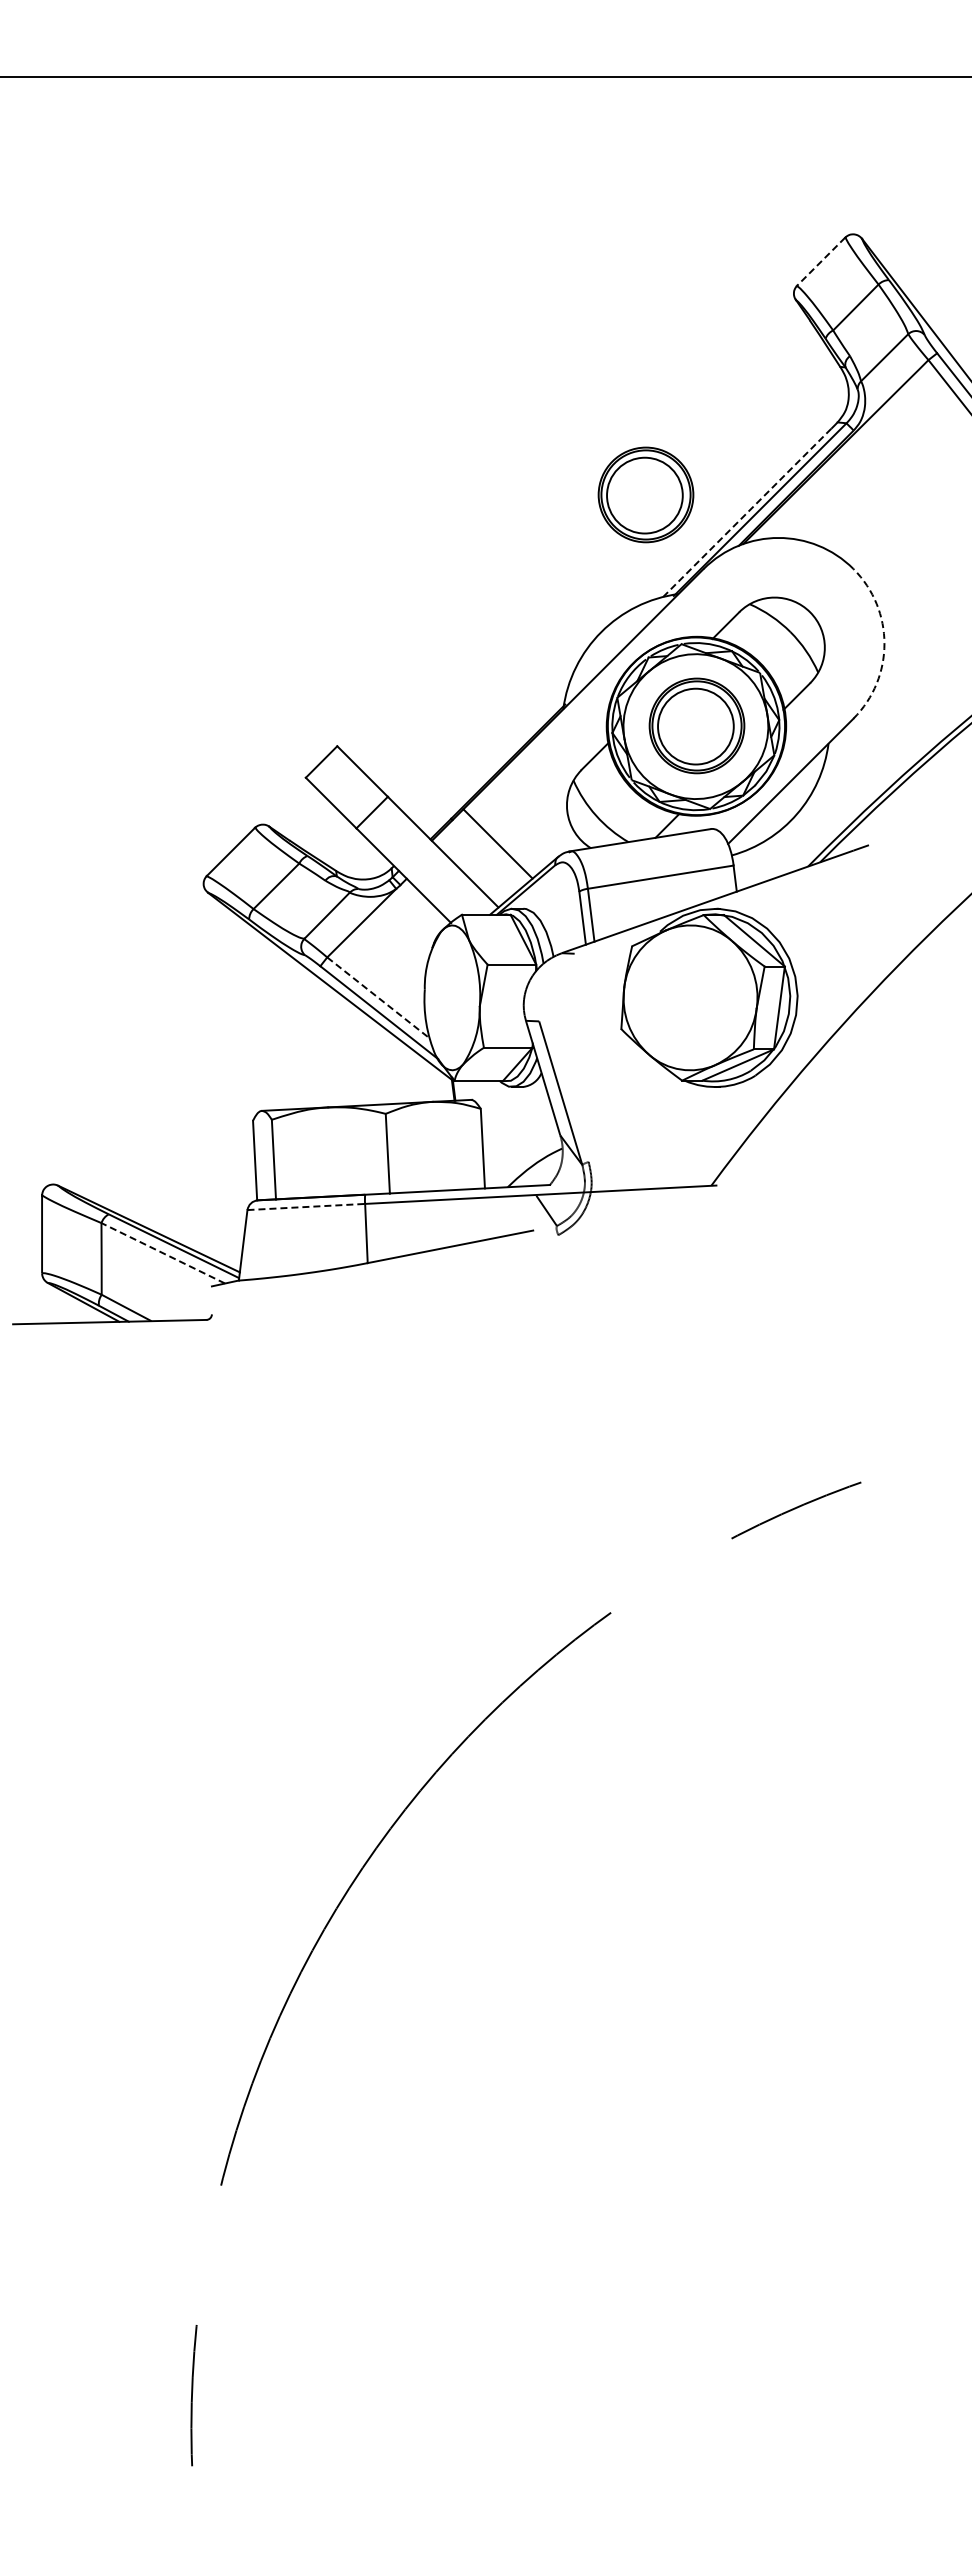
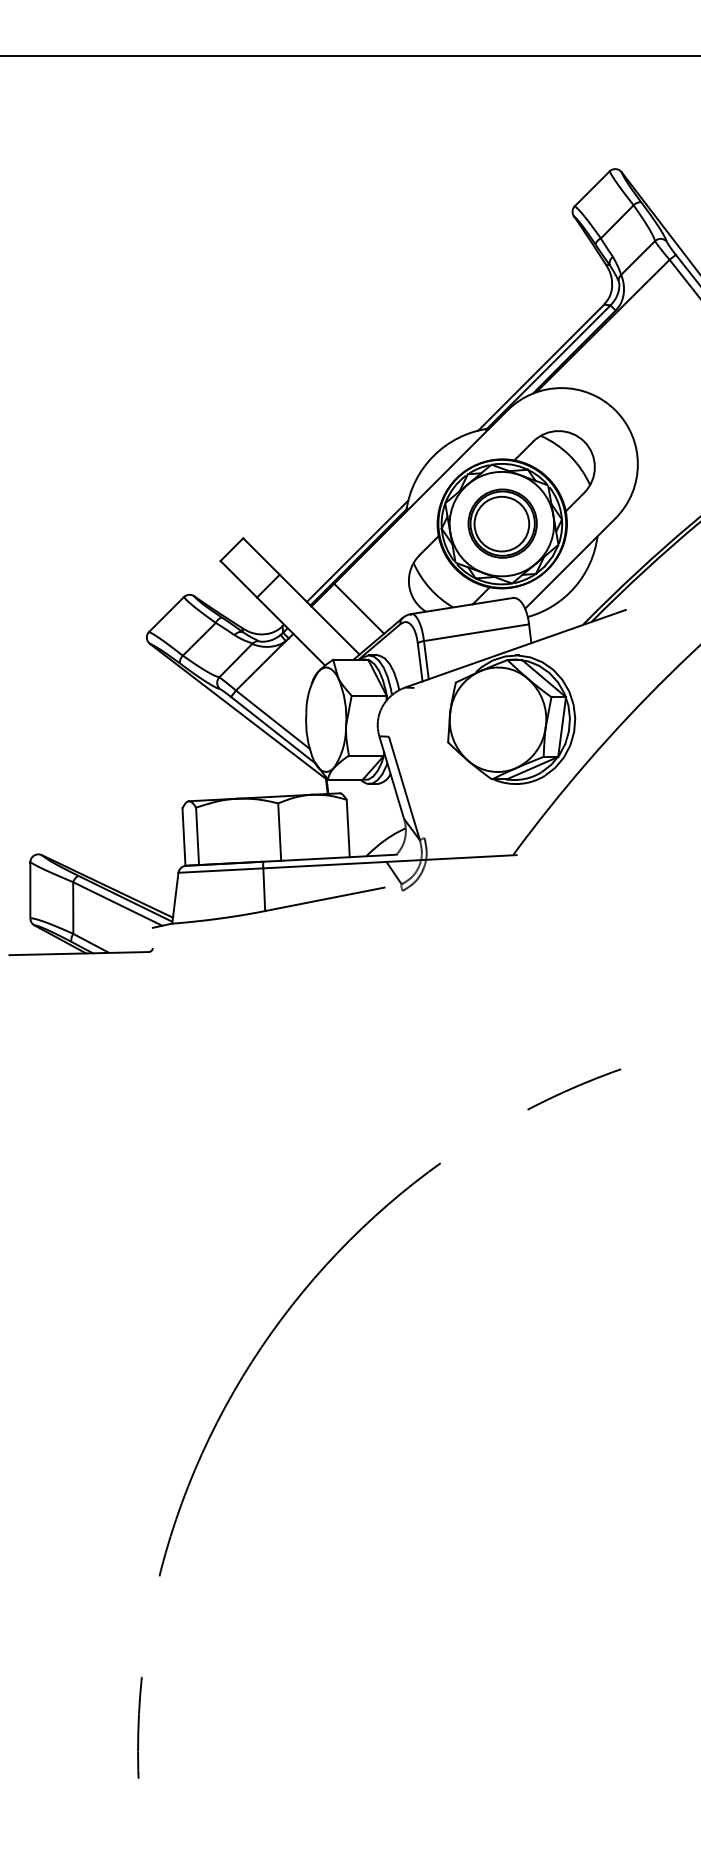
line: (821, 261) -> (592, 188), dashed -> solid
part: (645, 494) -> (465, 356), removed
line: (747, 512) -> (539, 369), dashed -> solid
arc: (884, 643) -> (637, 464), dashed -> solid
line: (495, 763) -> (357, 550), added
line: (378, 998) -> (272, 720), dashed -> solid
line: (306, 1207) -> (221, 870), dashed -> solid
line: (163, 1253) -> (117, 904), dashed -> solid

